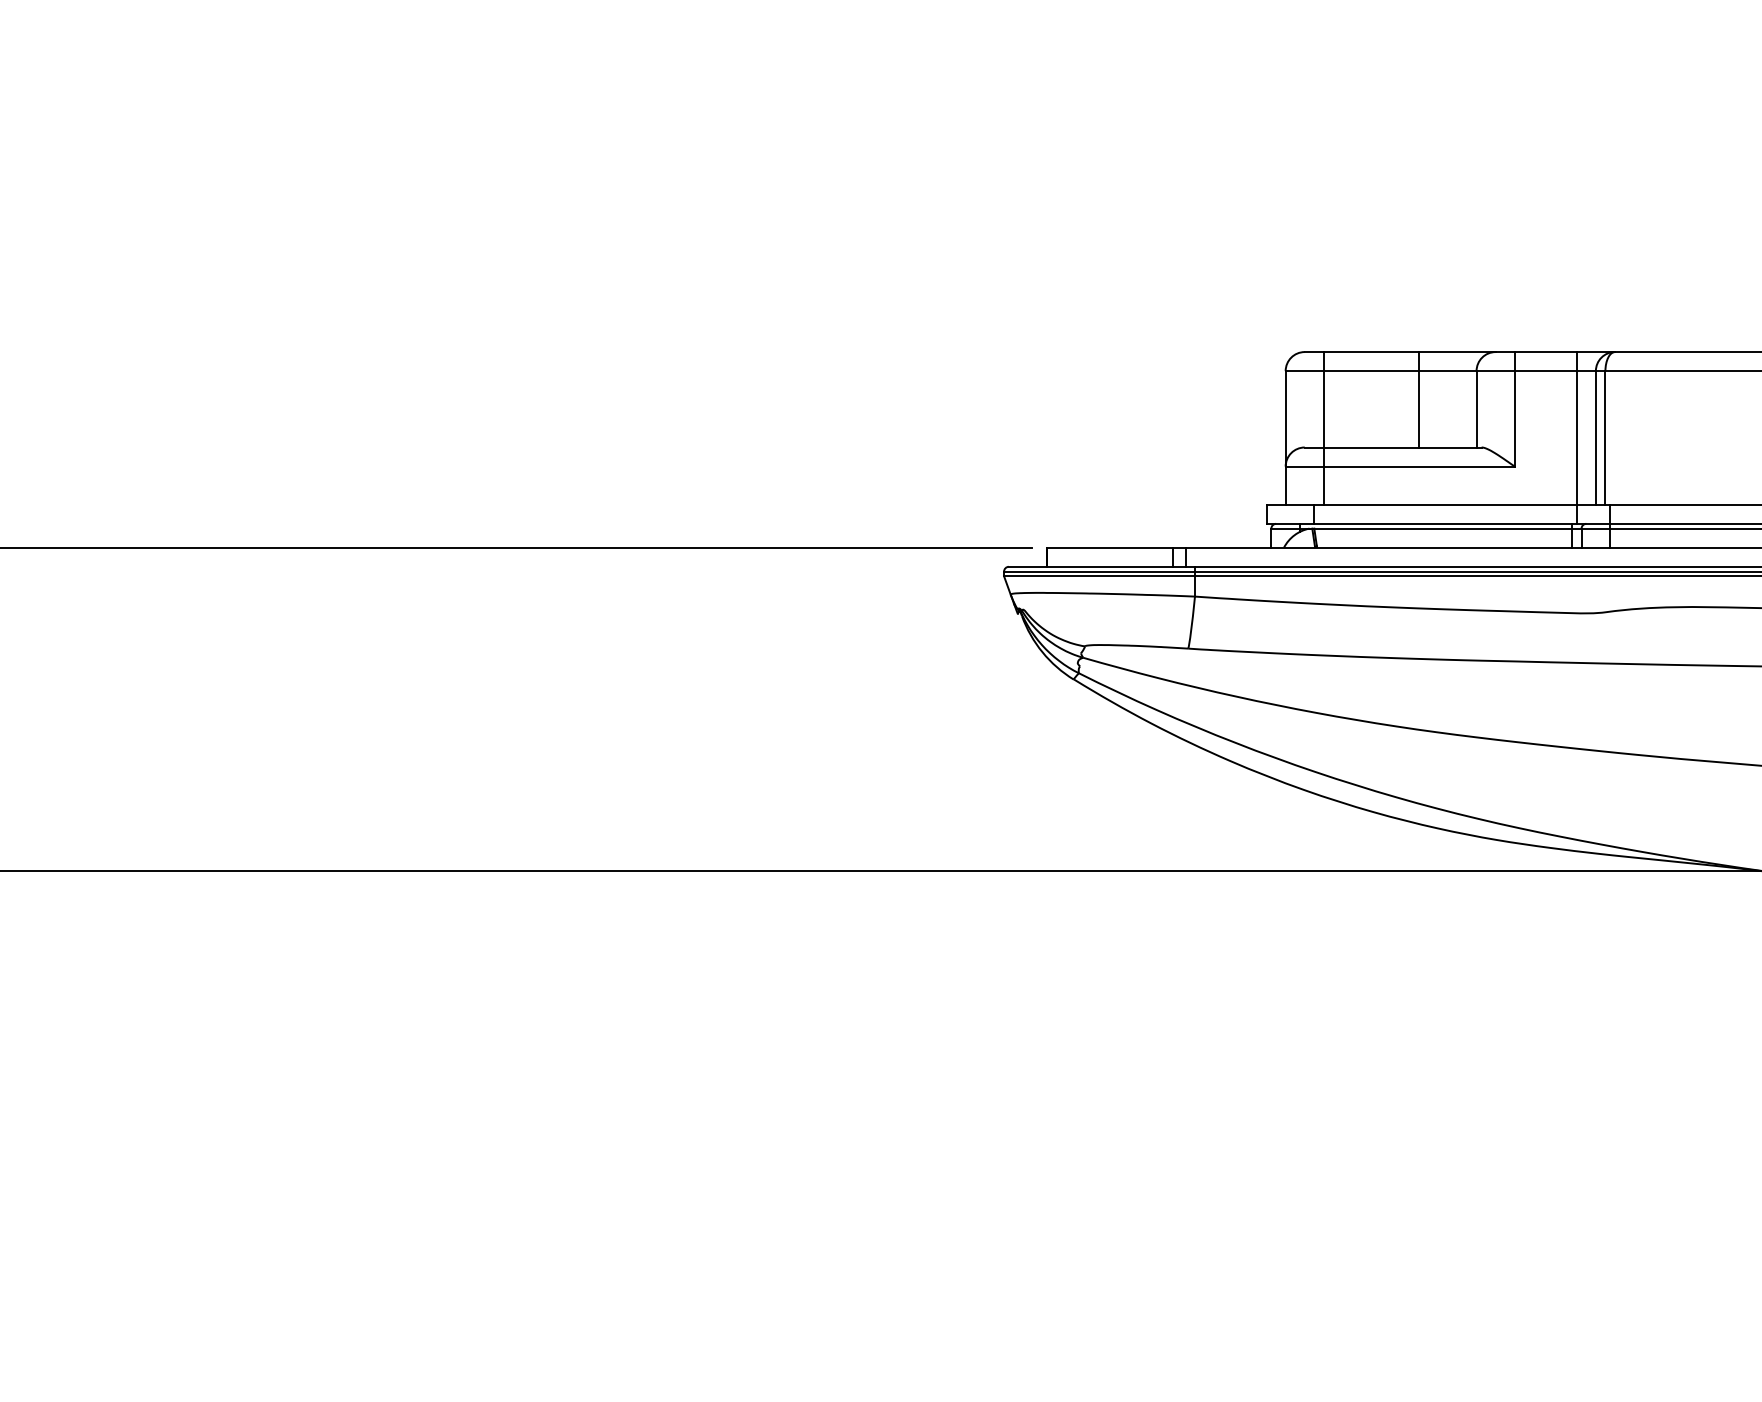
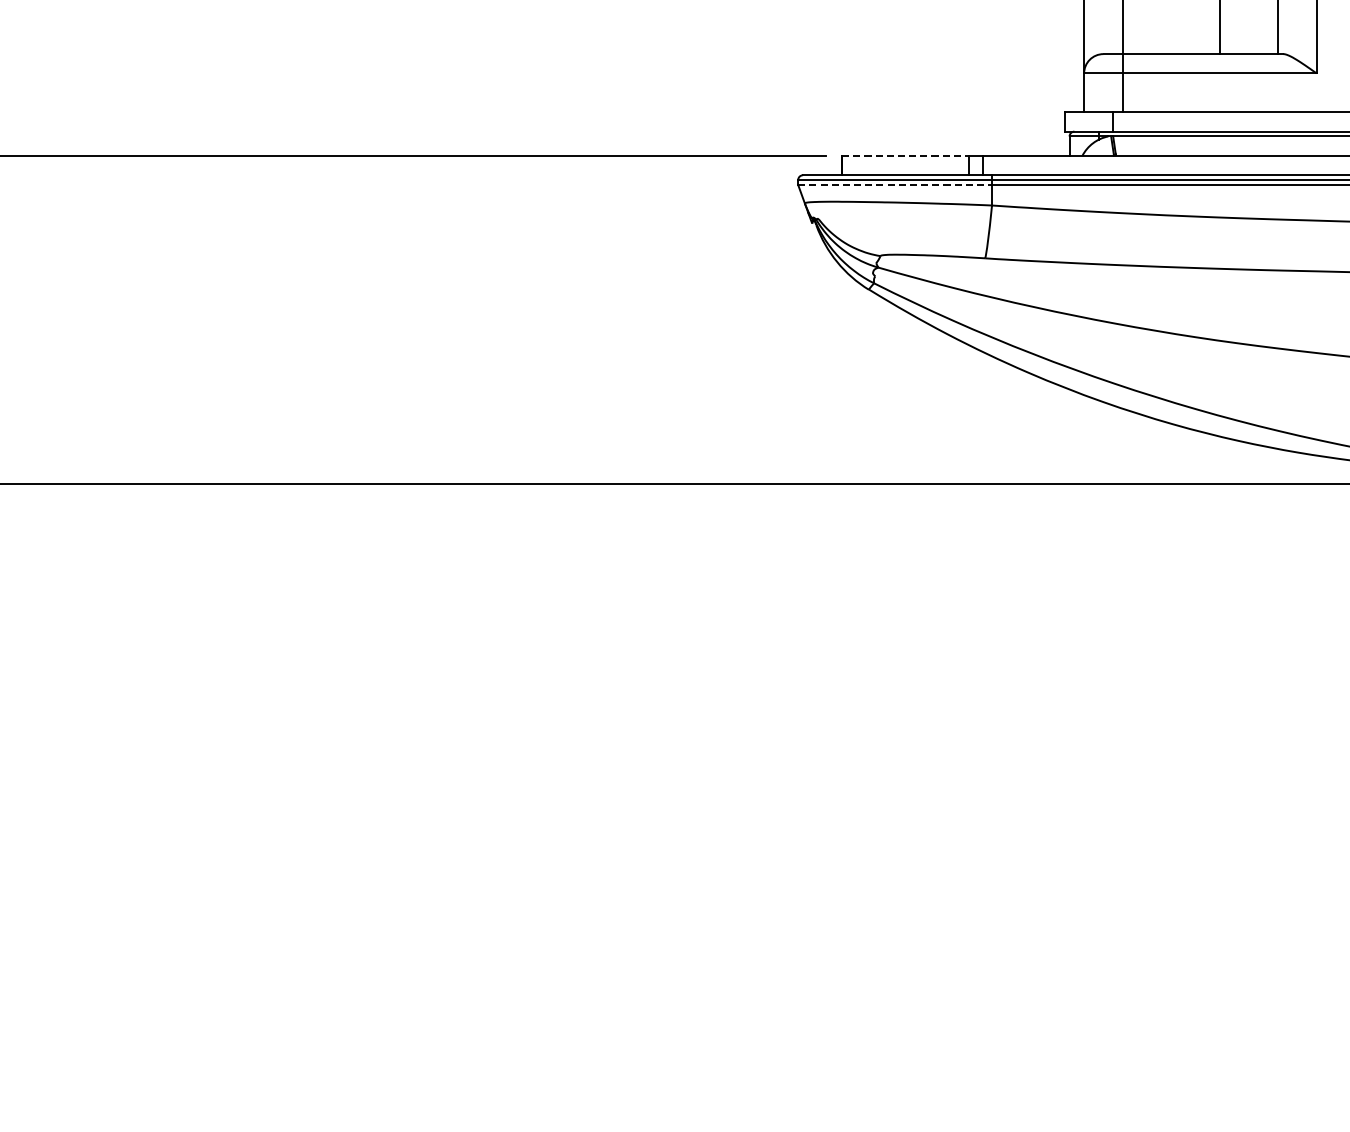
line: (1110, 547) -> (906, 155), solid -> dashed
line: (1100, 576) -> (896, 185), solid -> dashed

